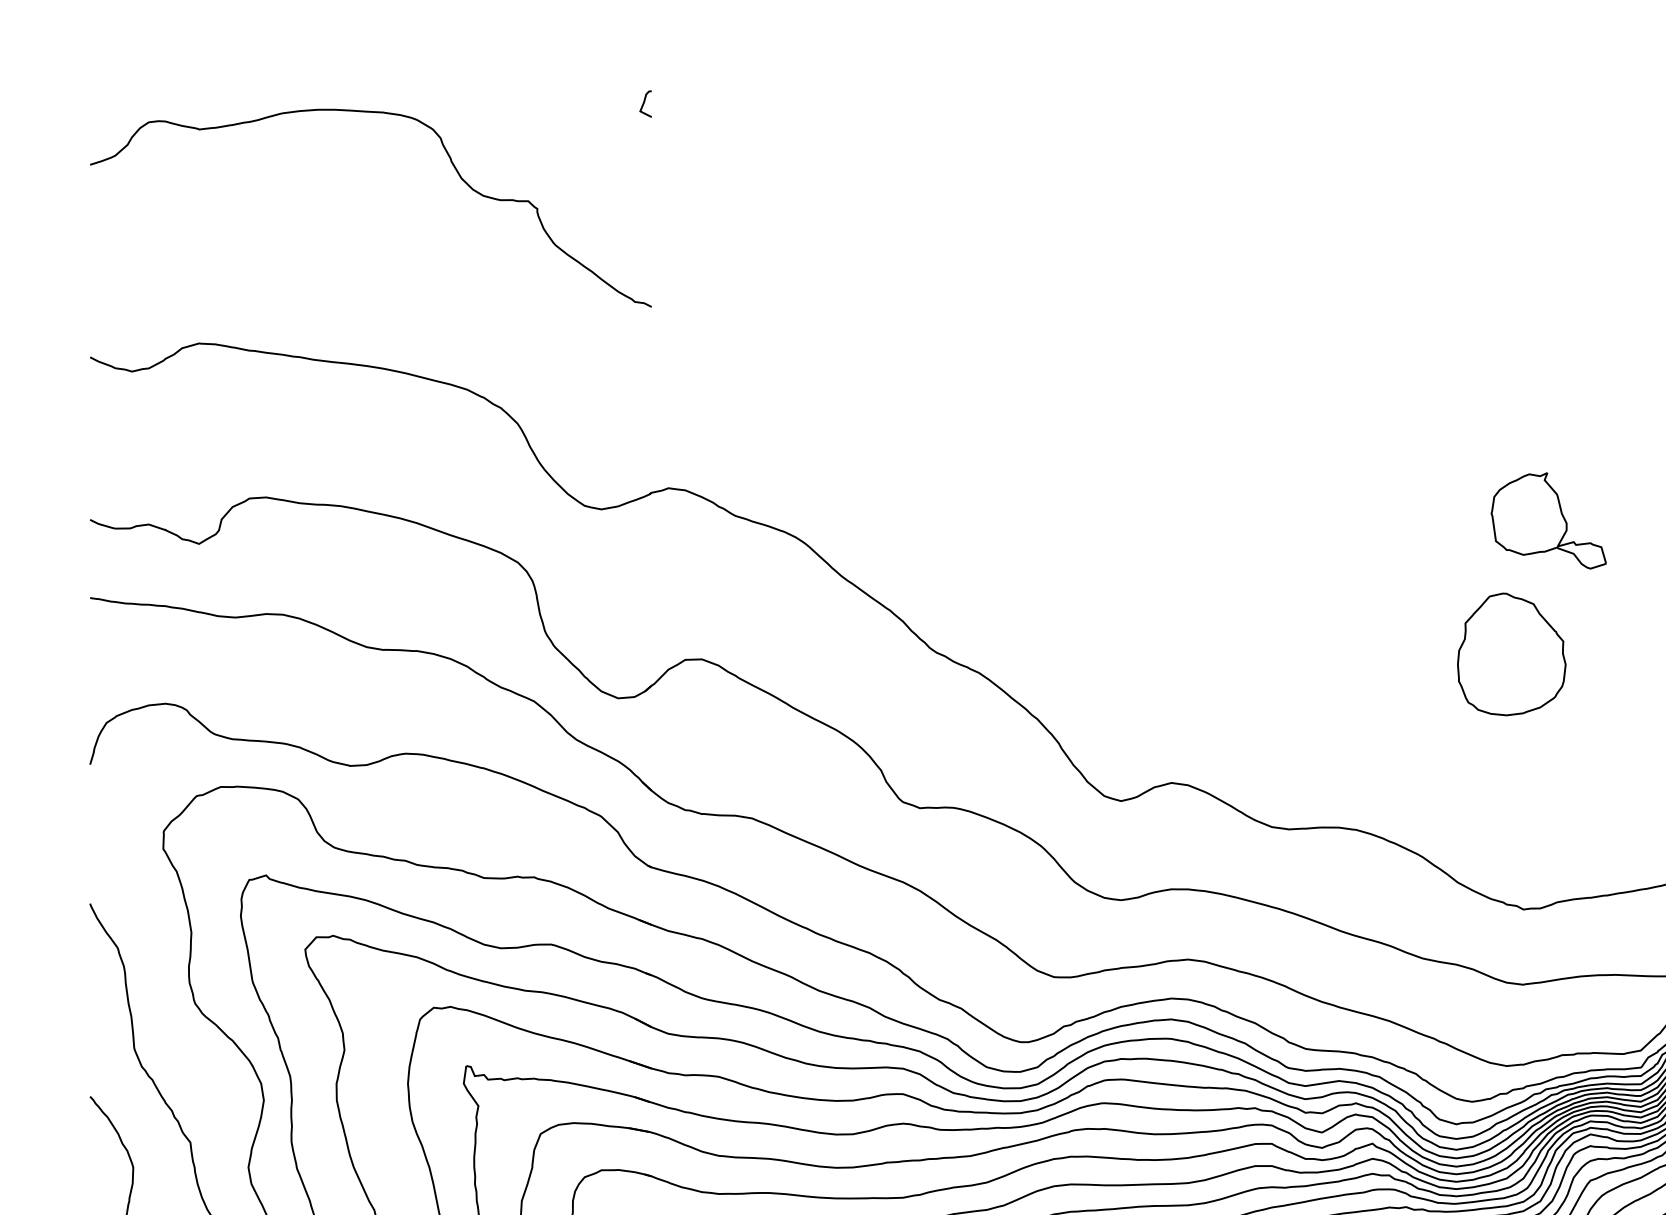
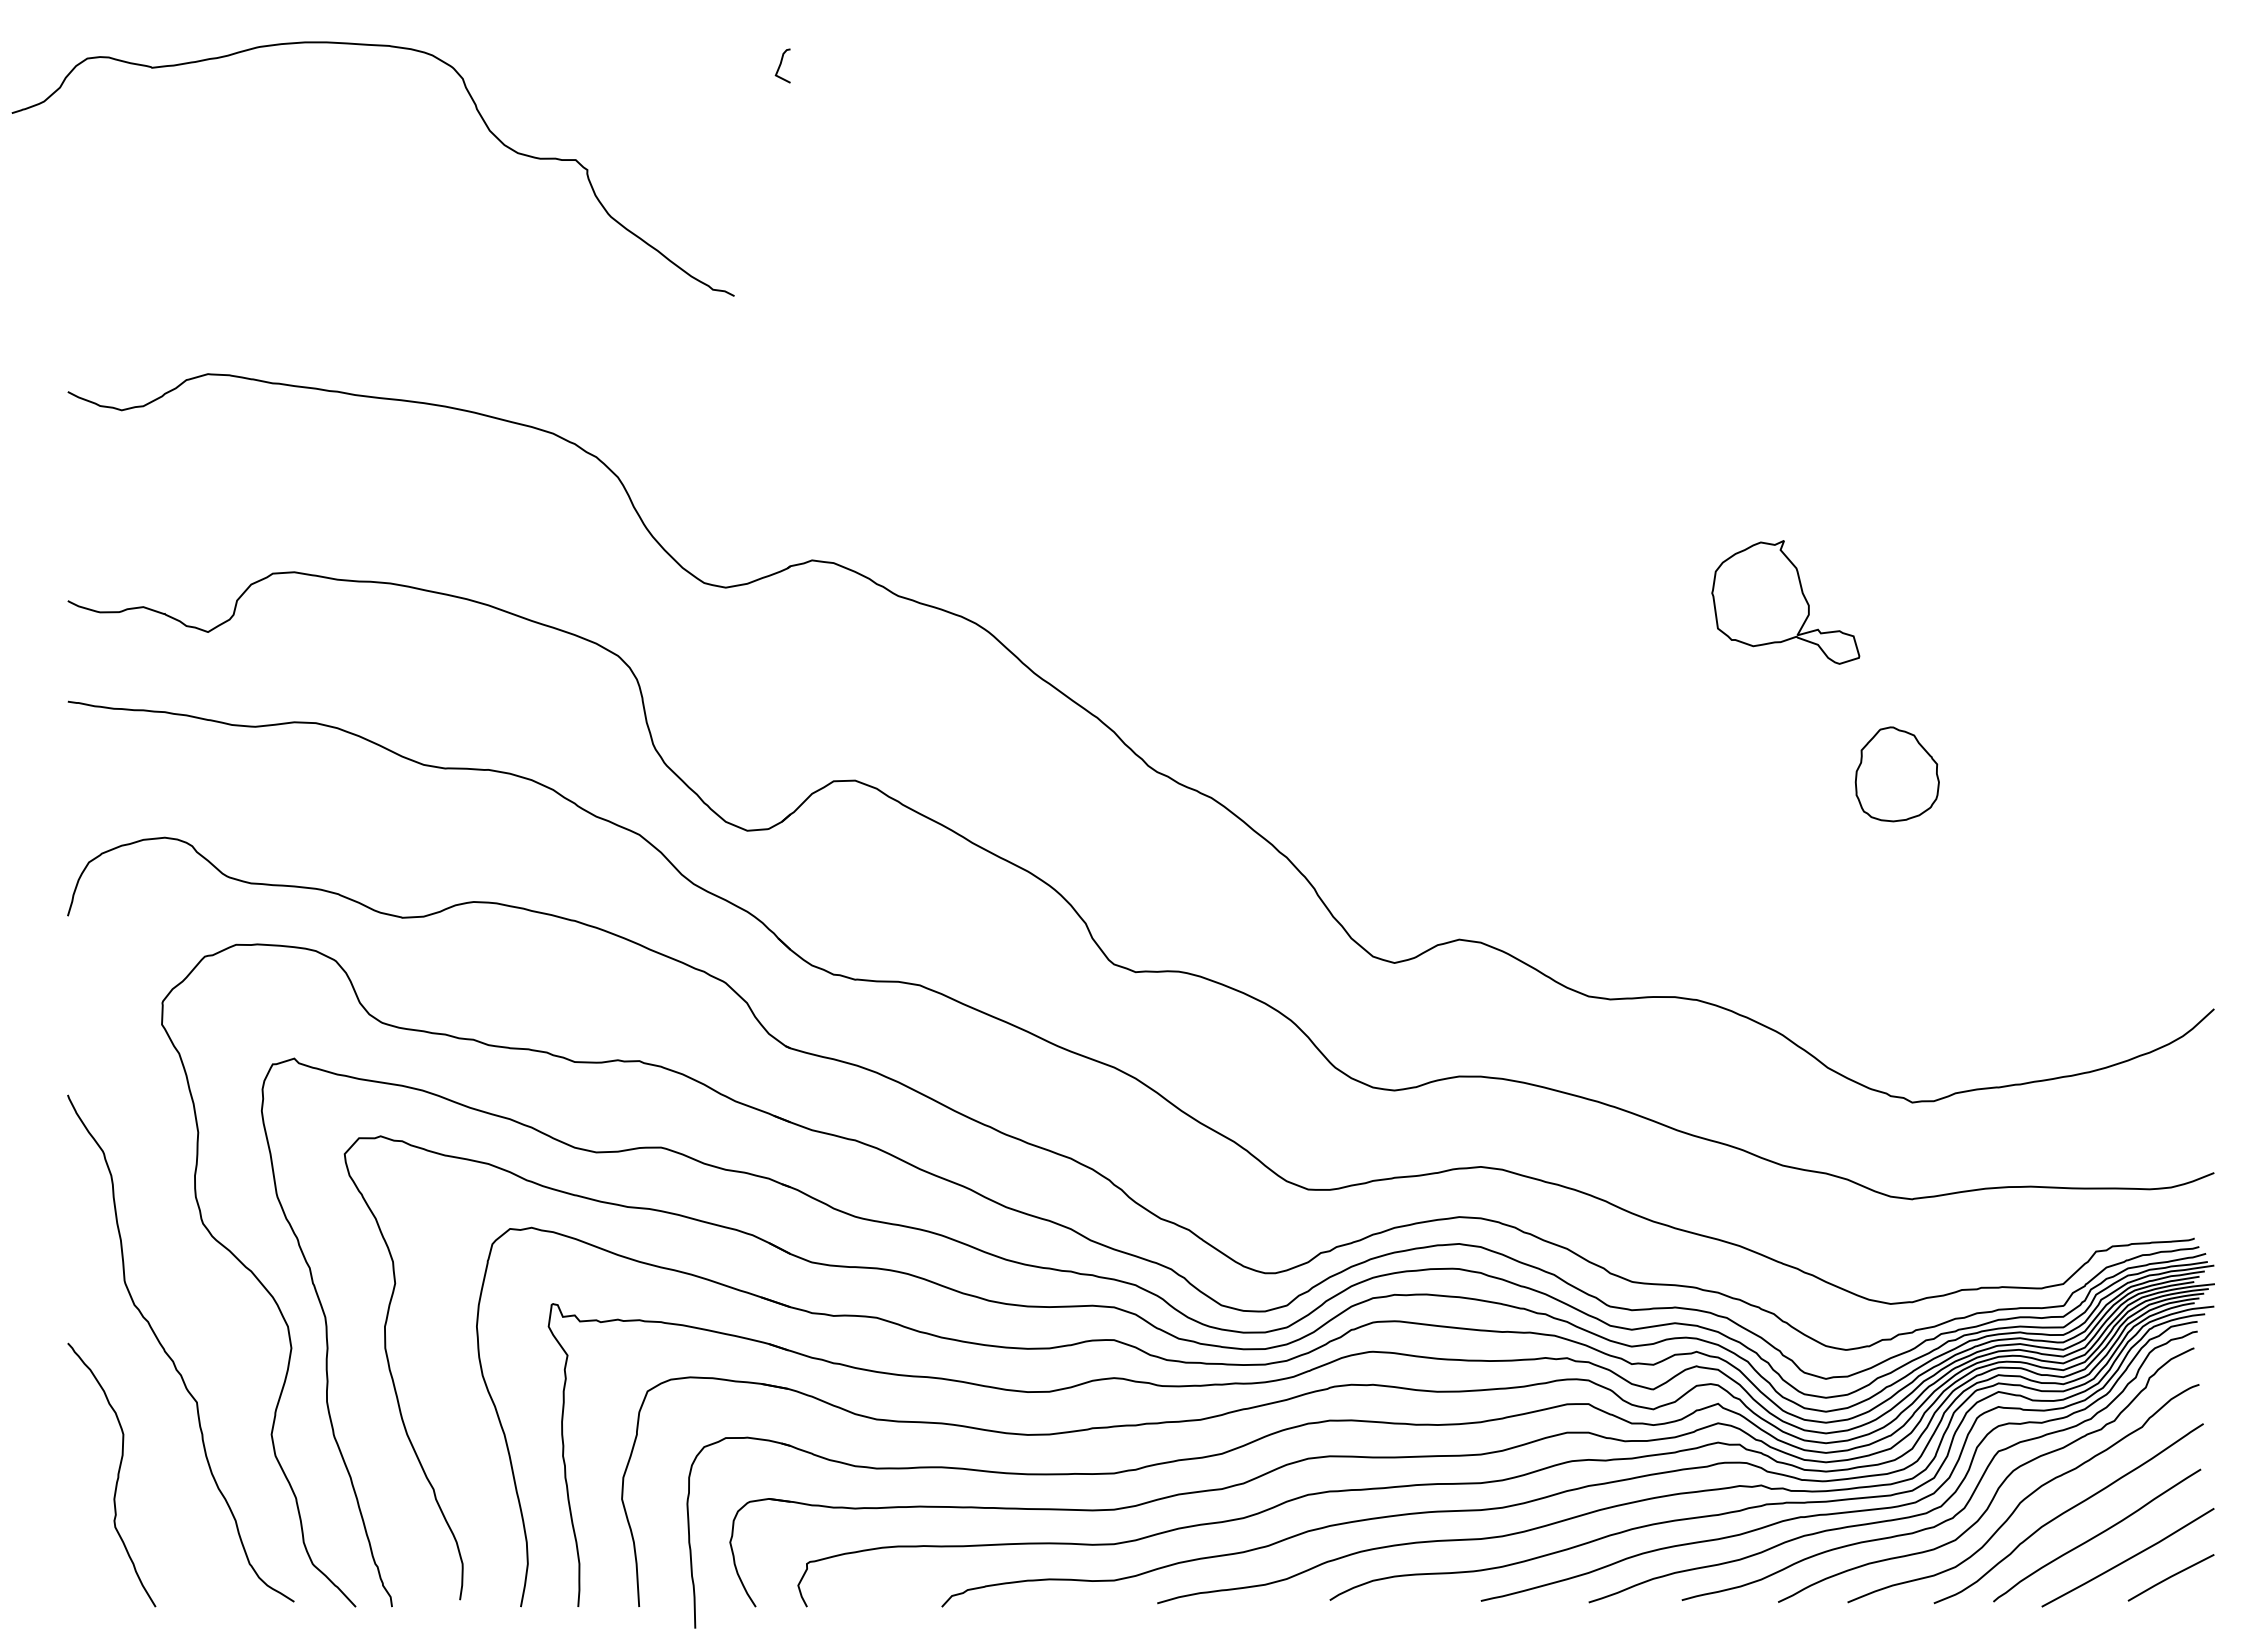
curve: (451, 164) -> (477, 112), moved
part: (1548, 520) -> (1785, 602), moved
part: (1511, 654) -> (1897, 774), size x0.6

